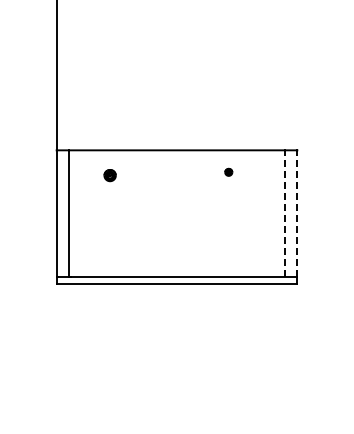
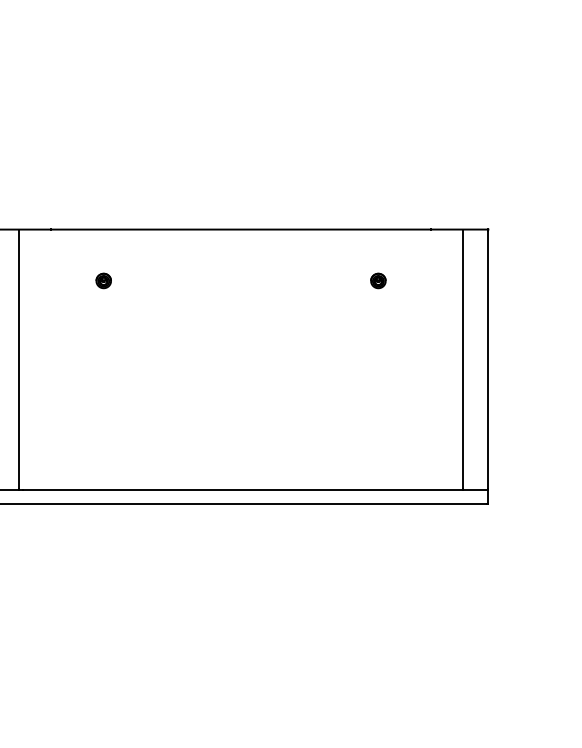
part: (228, 171) -> (377, 279), moved
part: (109, 174) -> (102, 279), size x0.62
line: (285, 213) -> (464, 359), dashed -> solid
line: (297, 213) -> (488, 359), dashed -> solid

